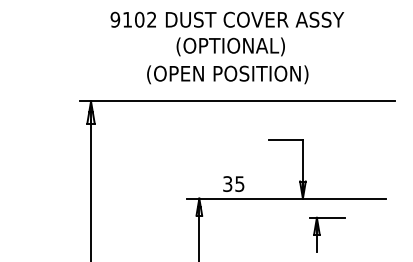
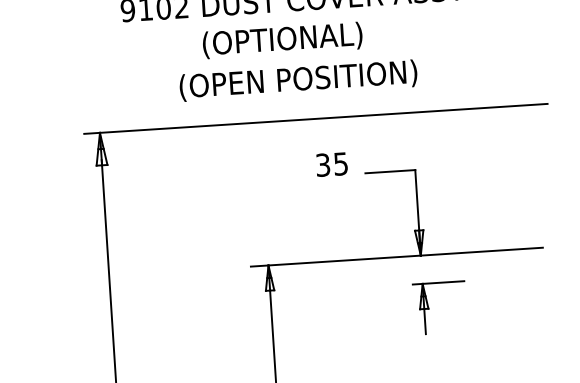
text: (230, 46) -> (282, 39), moved
text: (233, 183) -> (331, 163), moved
part: (320, 234) -> (429, 308), moved

